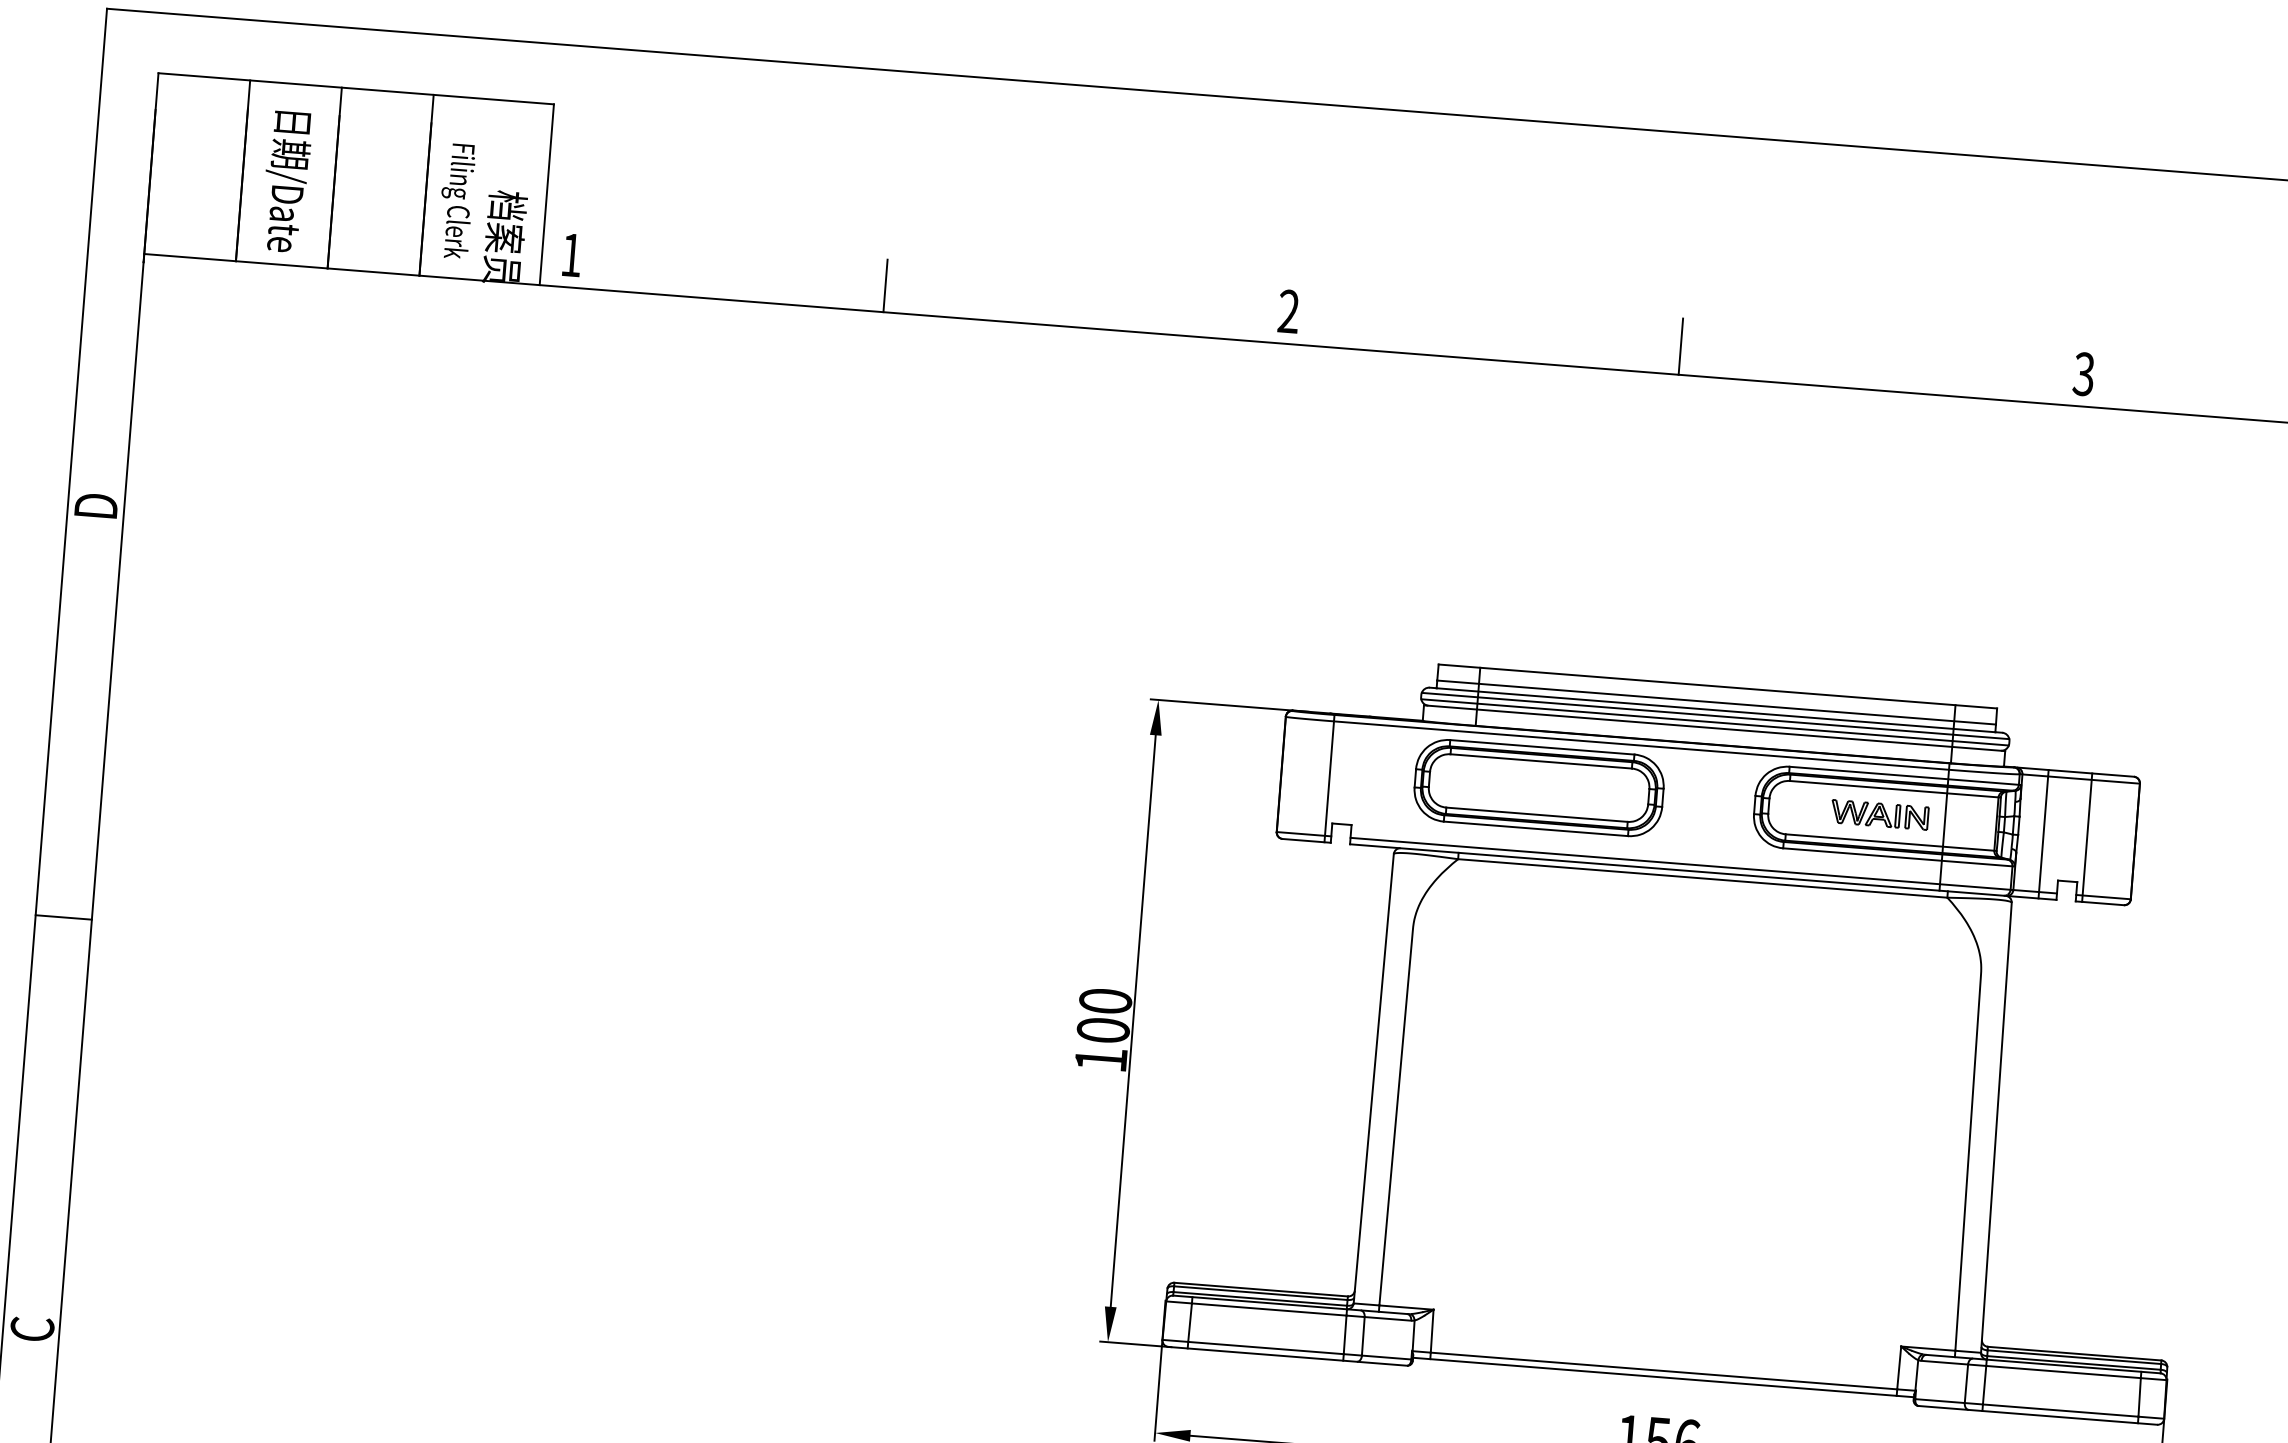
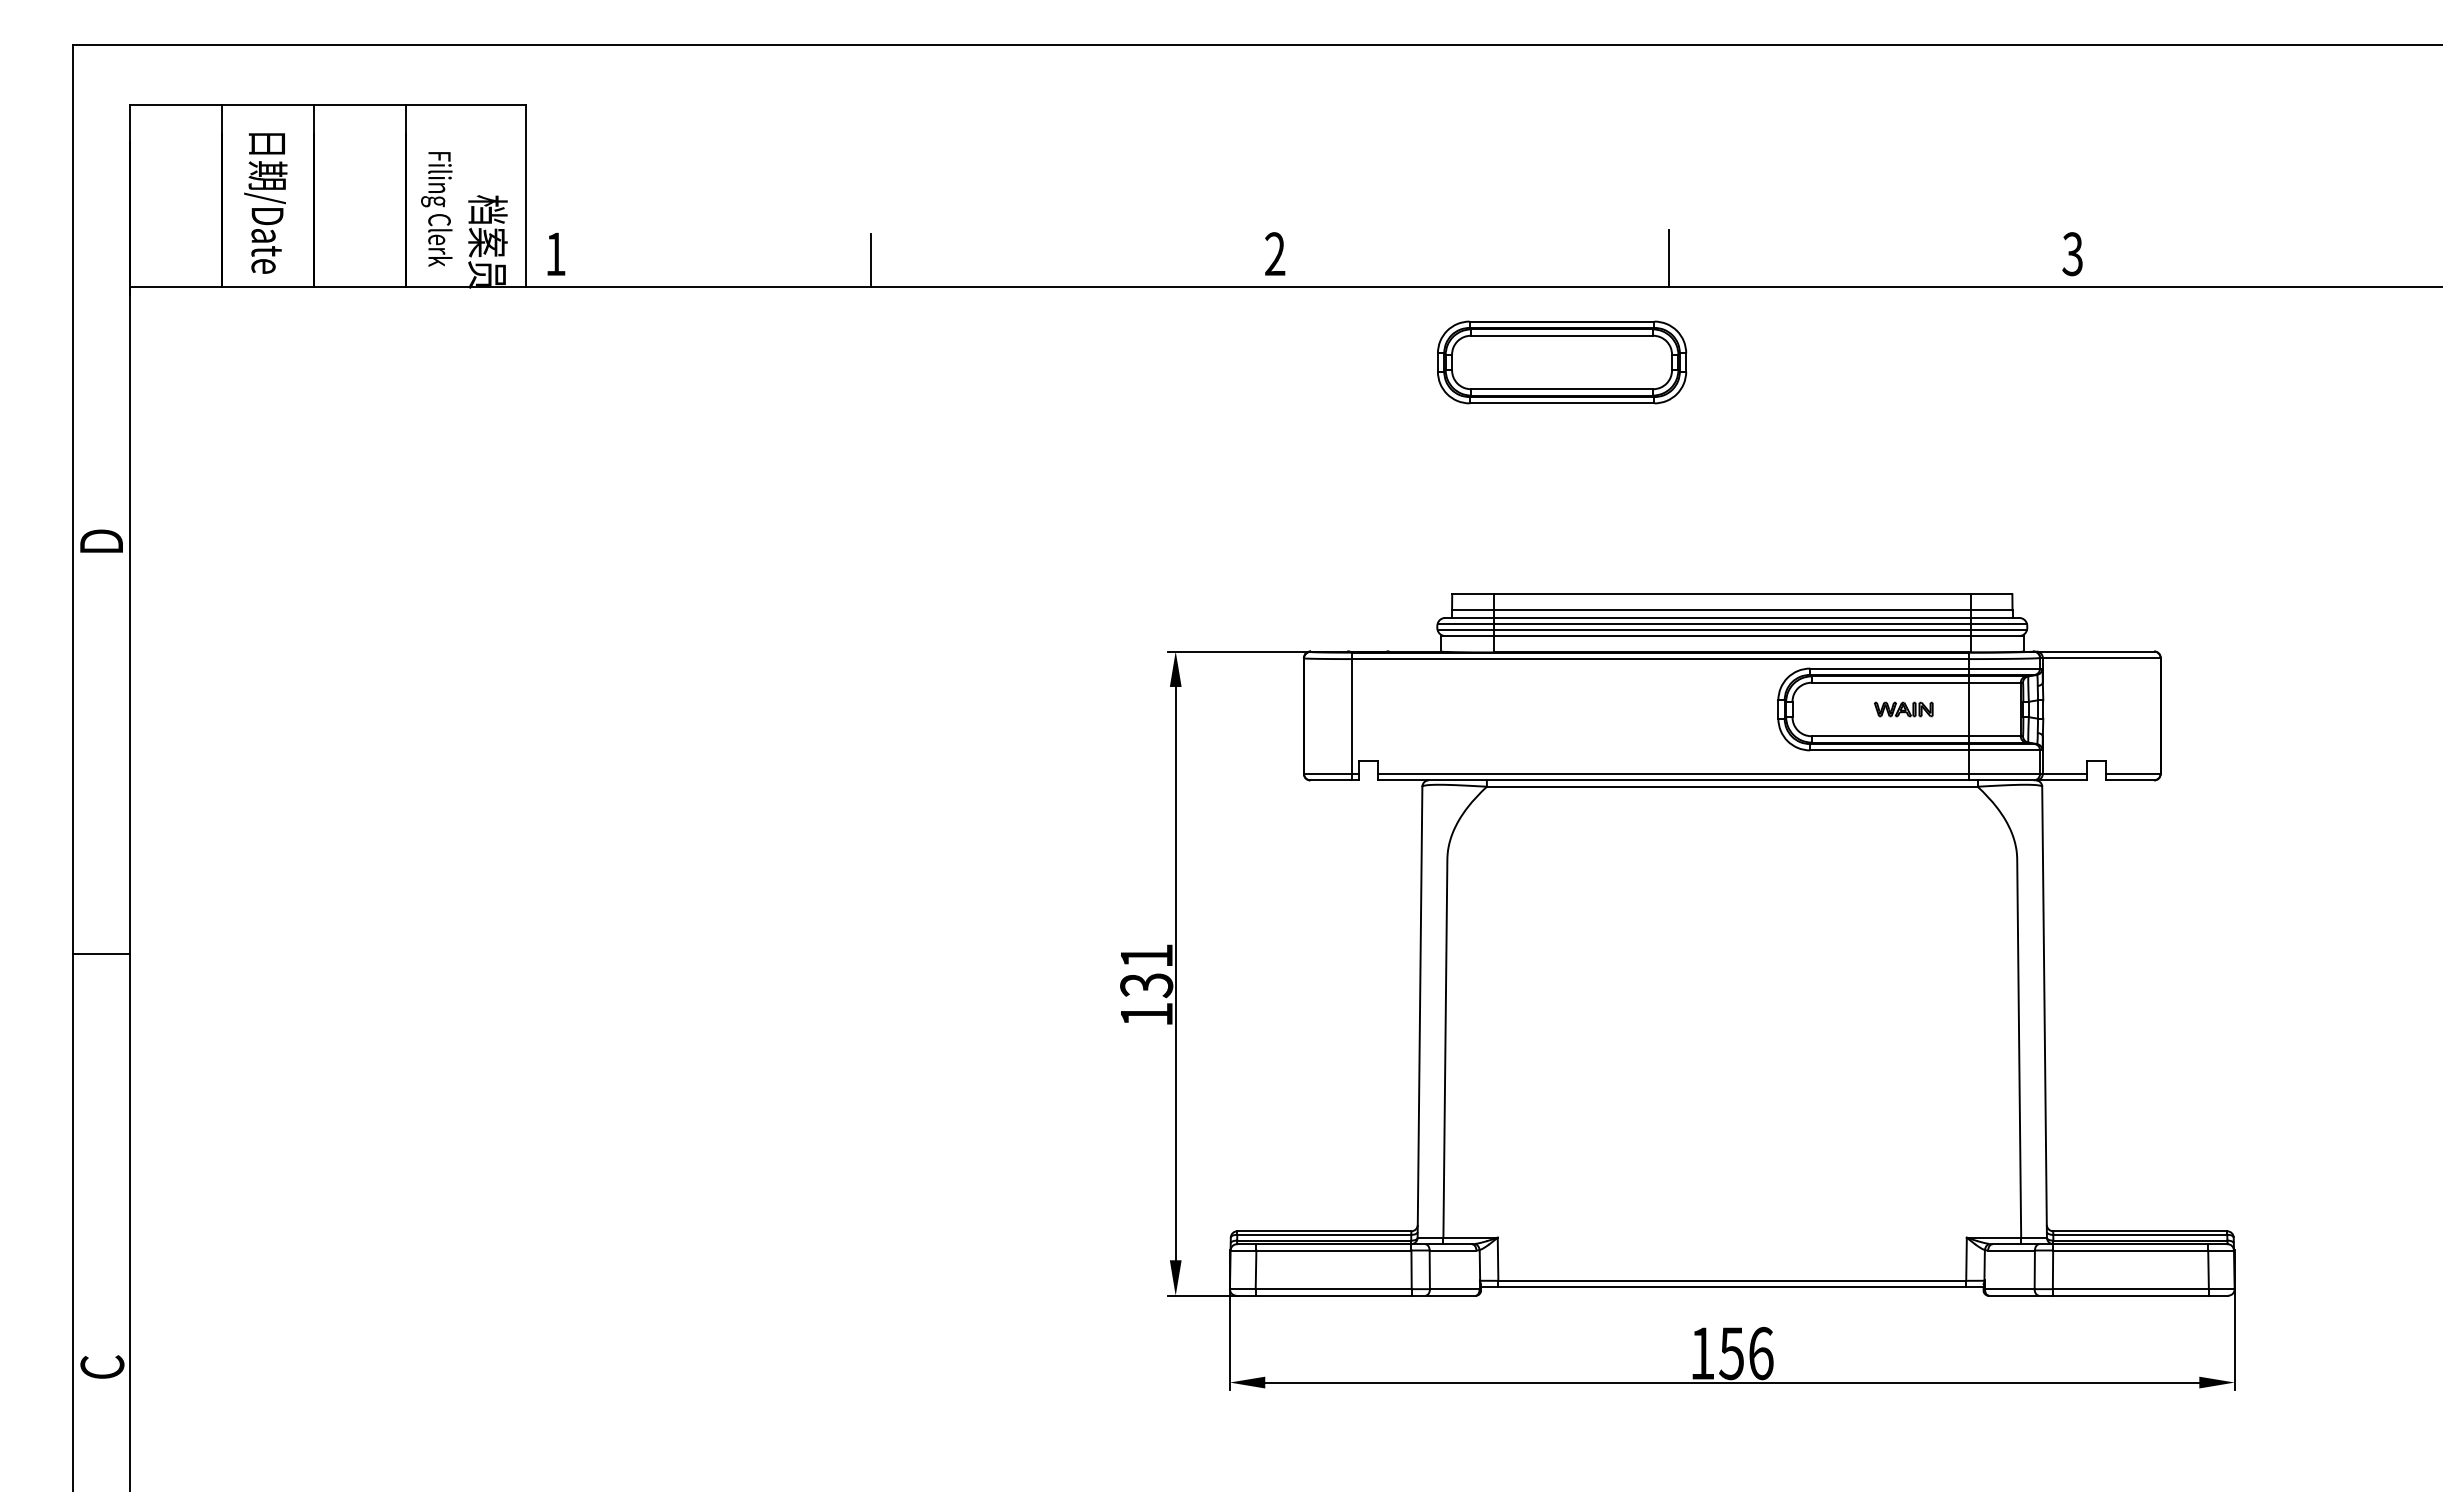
part: (1539, 788) -> (1562, 362), moved
part: (1879, 814) -> (1903, 709), size x0.6
line: (2043, 833) -> (2068, 715), removed
line: (2087, 837) -> (2112, 715), removed
text: (1104, 1016) -> (1146, 971), 100 -> 131

